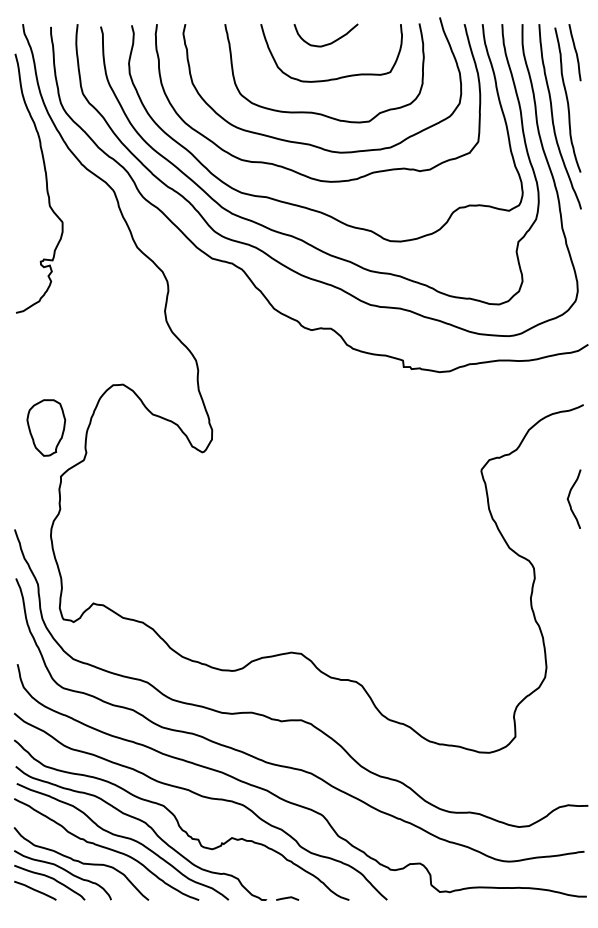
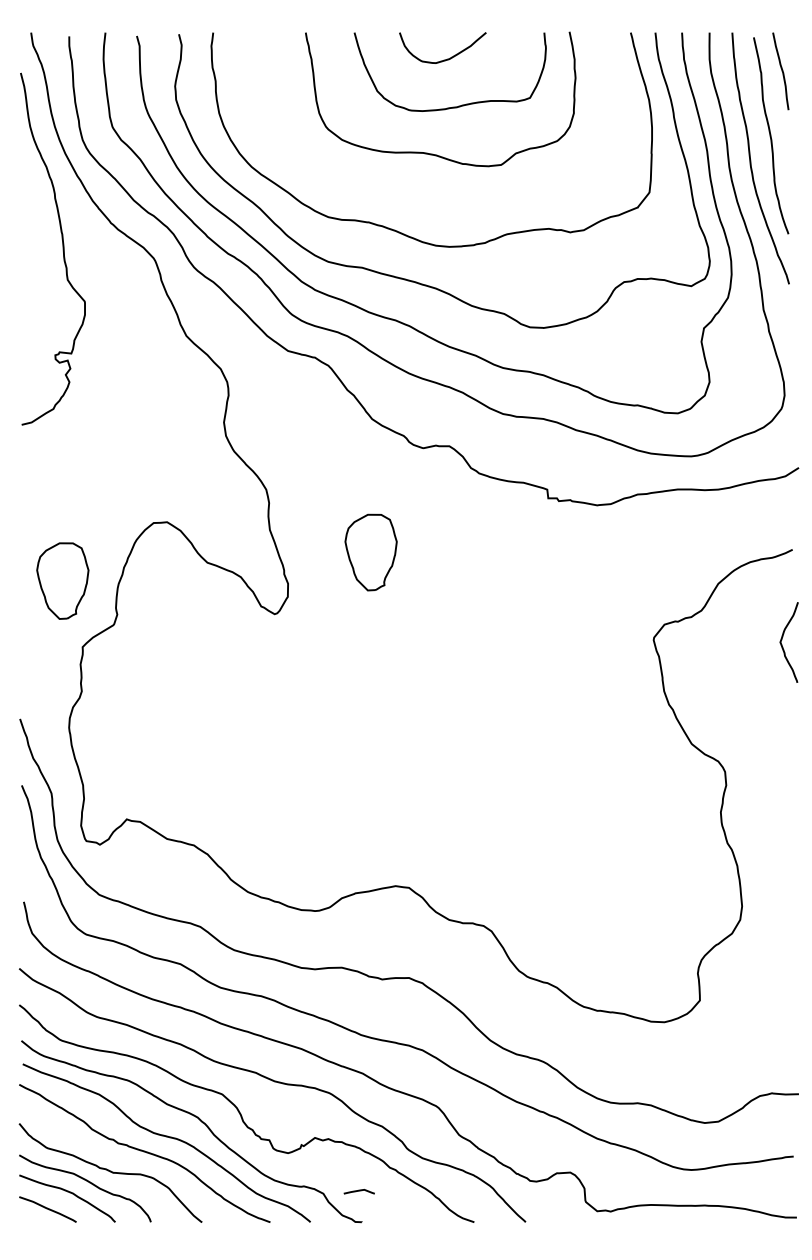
curve: (309, 143) -> (420, 194), removed
part: (273, 406) -> (371, 551), added
curve: (569, 497) -> (782, 640), moved
curve: (287, 898) -> (359, 1191), moved

